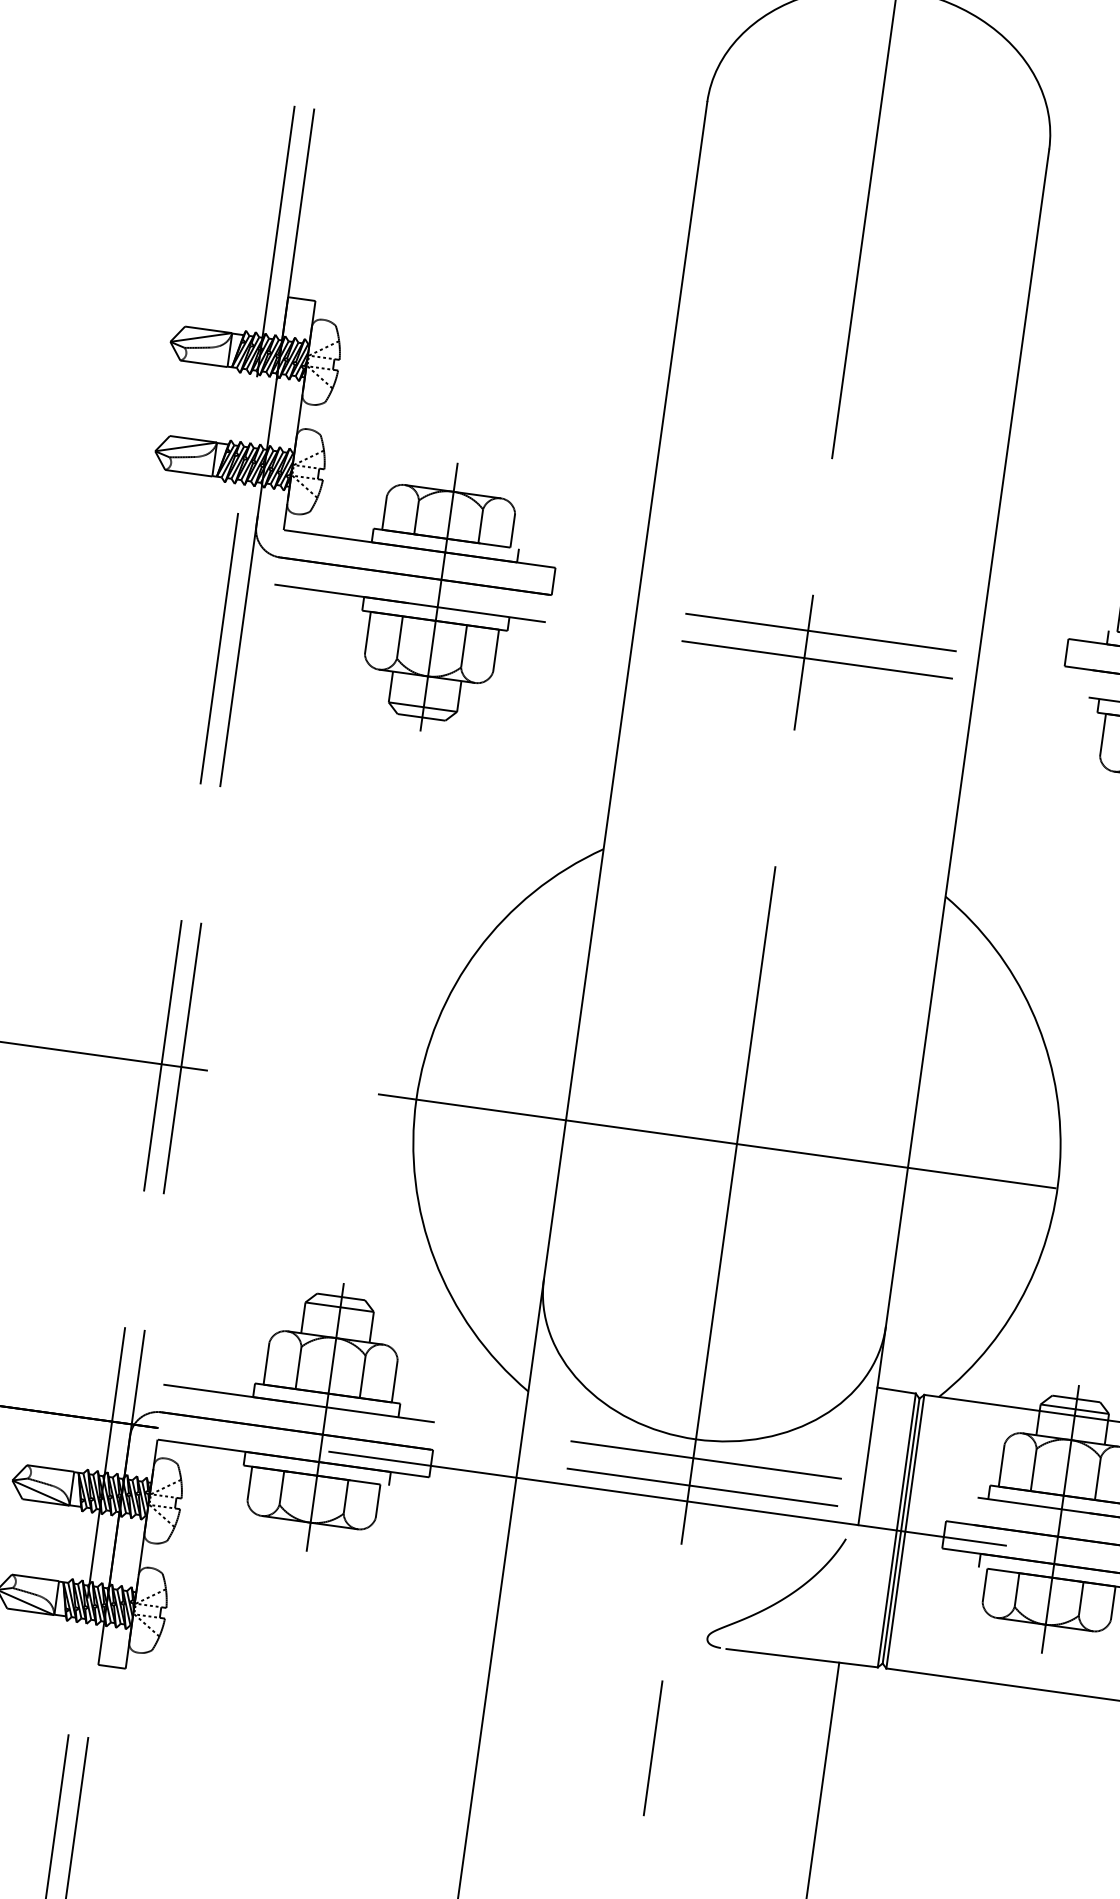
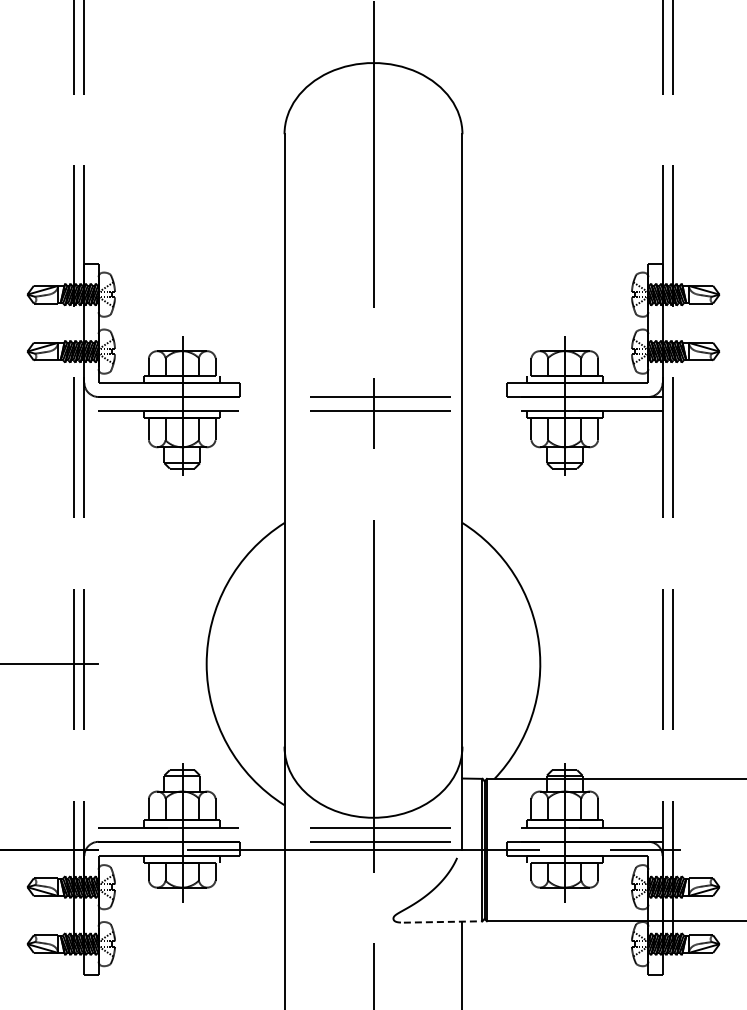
line: (736, 1144) -> (373, 664), removed
line: (802, 1657) -> (443, 921), solid -> dashed

